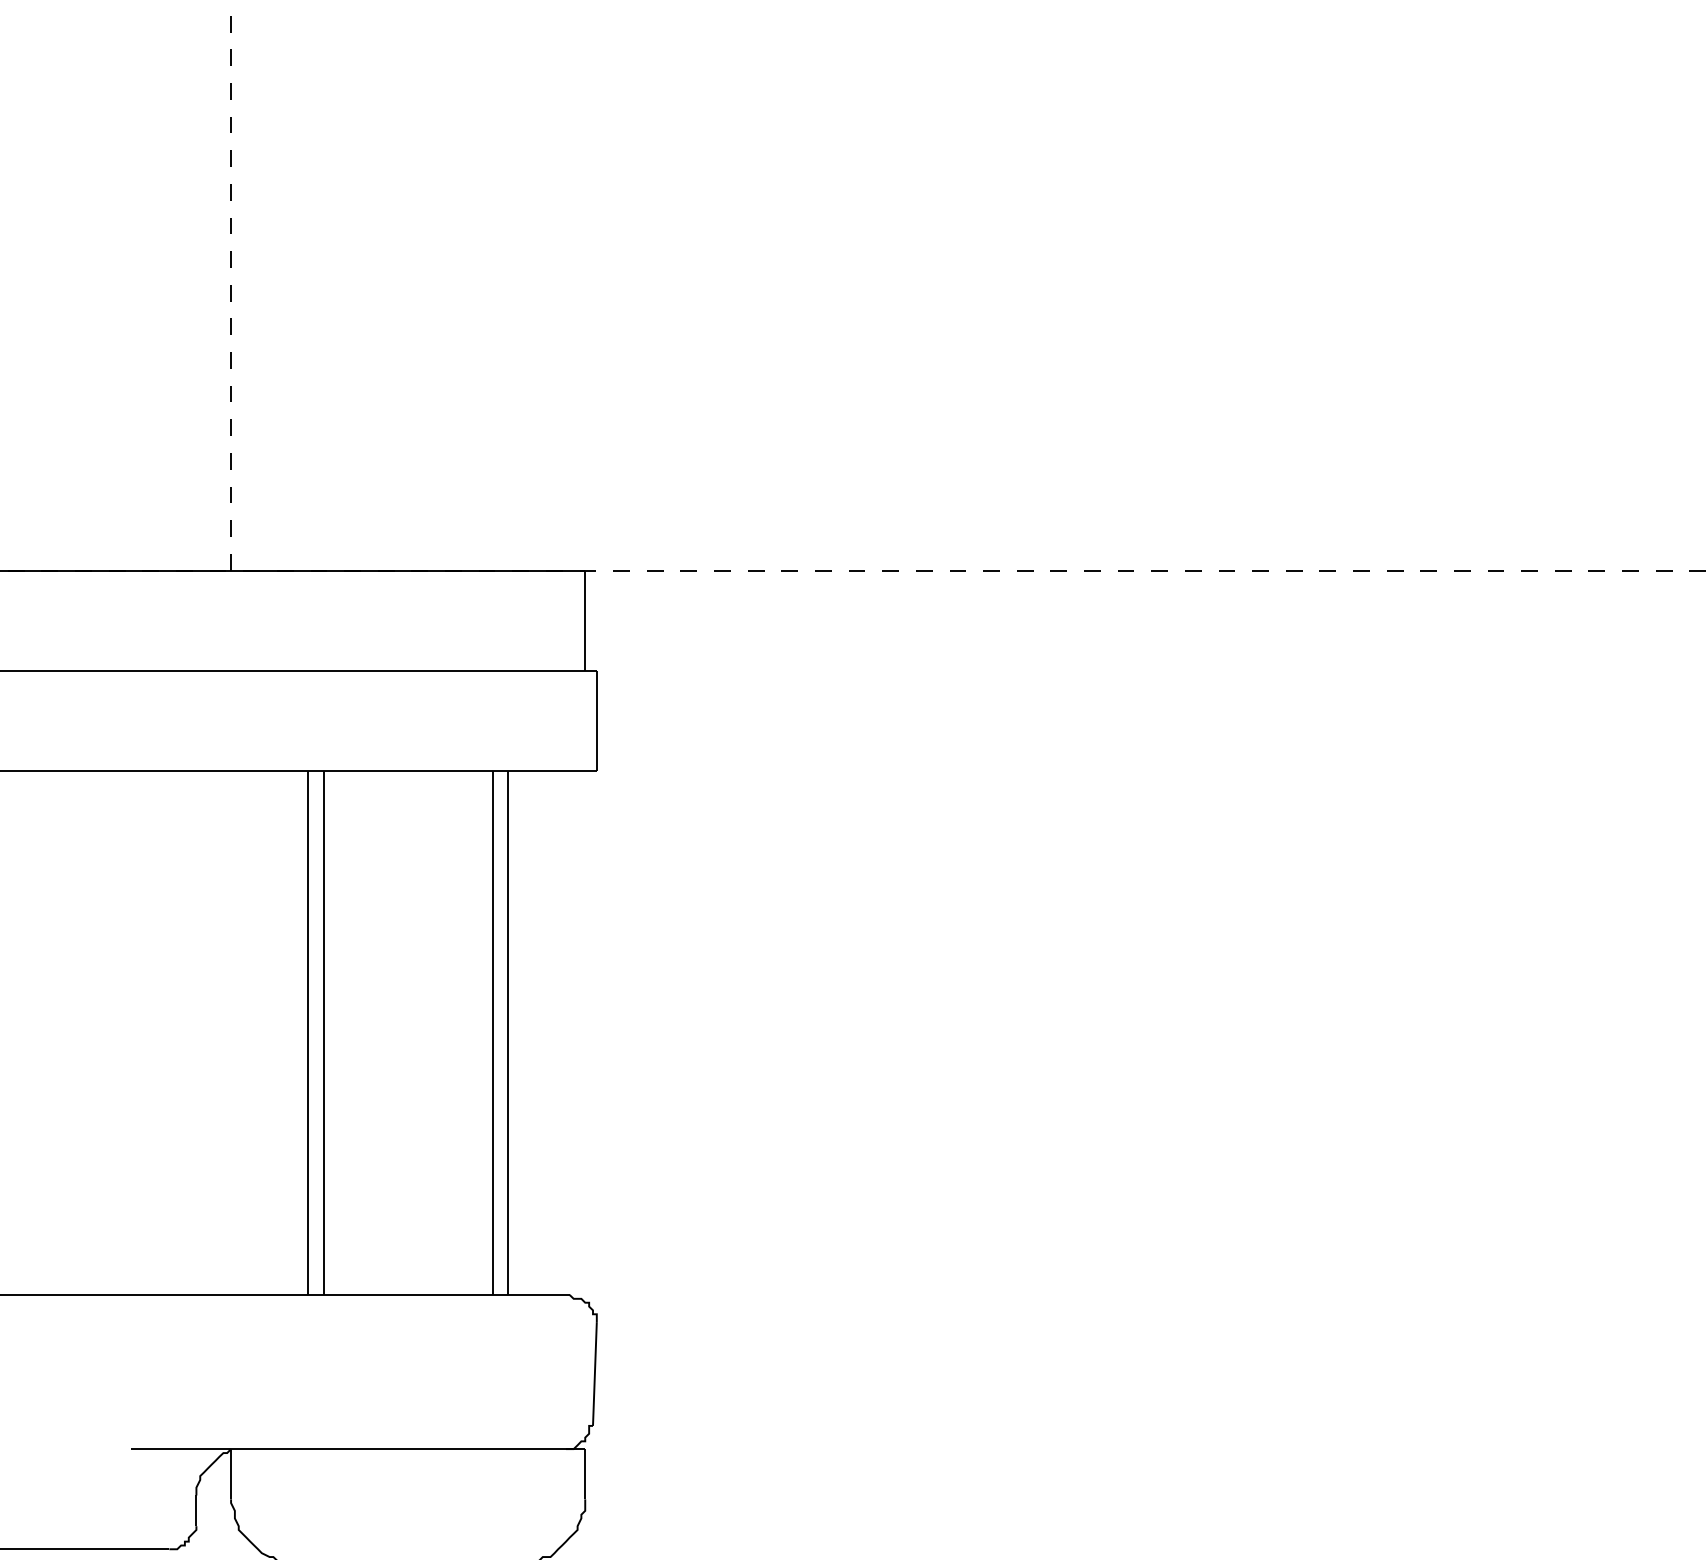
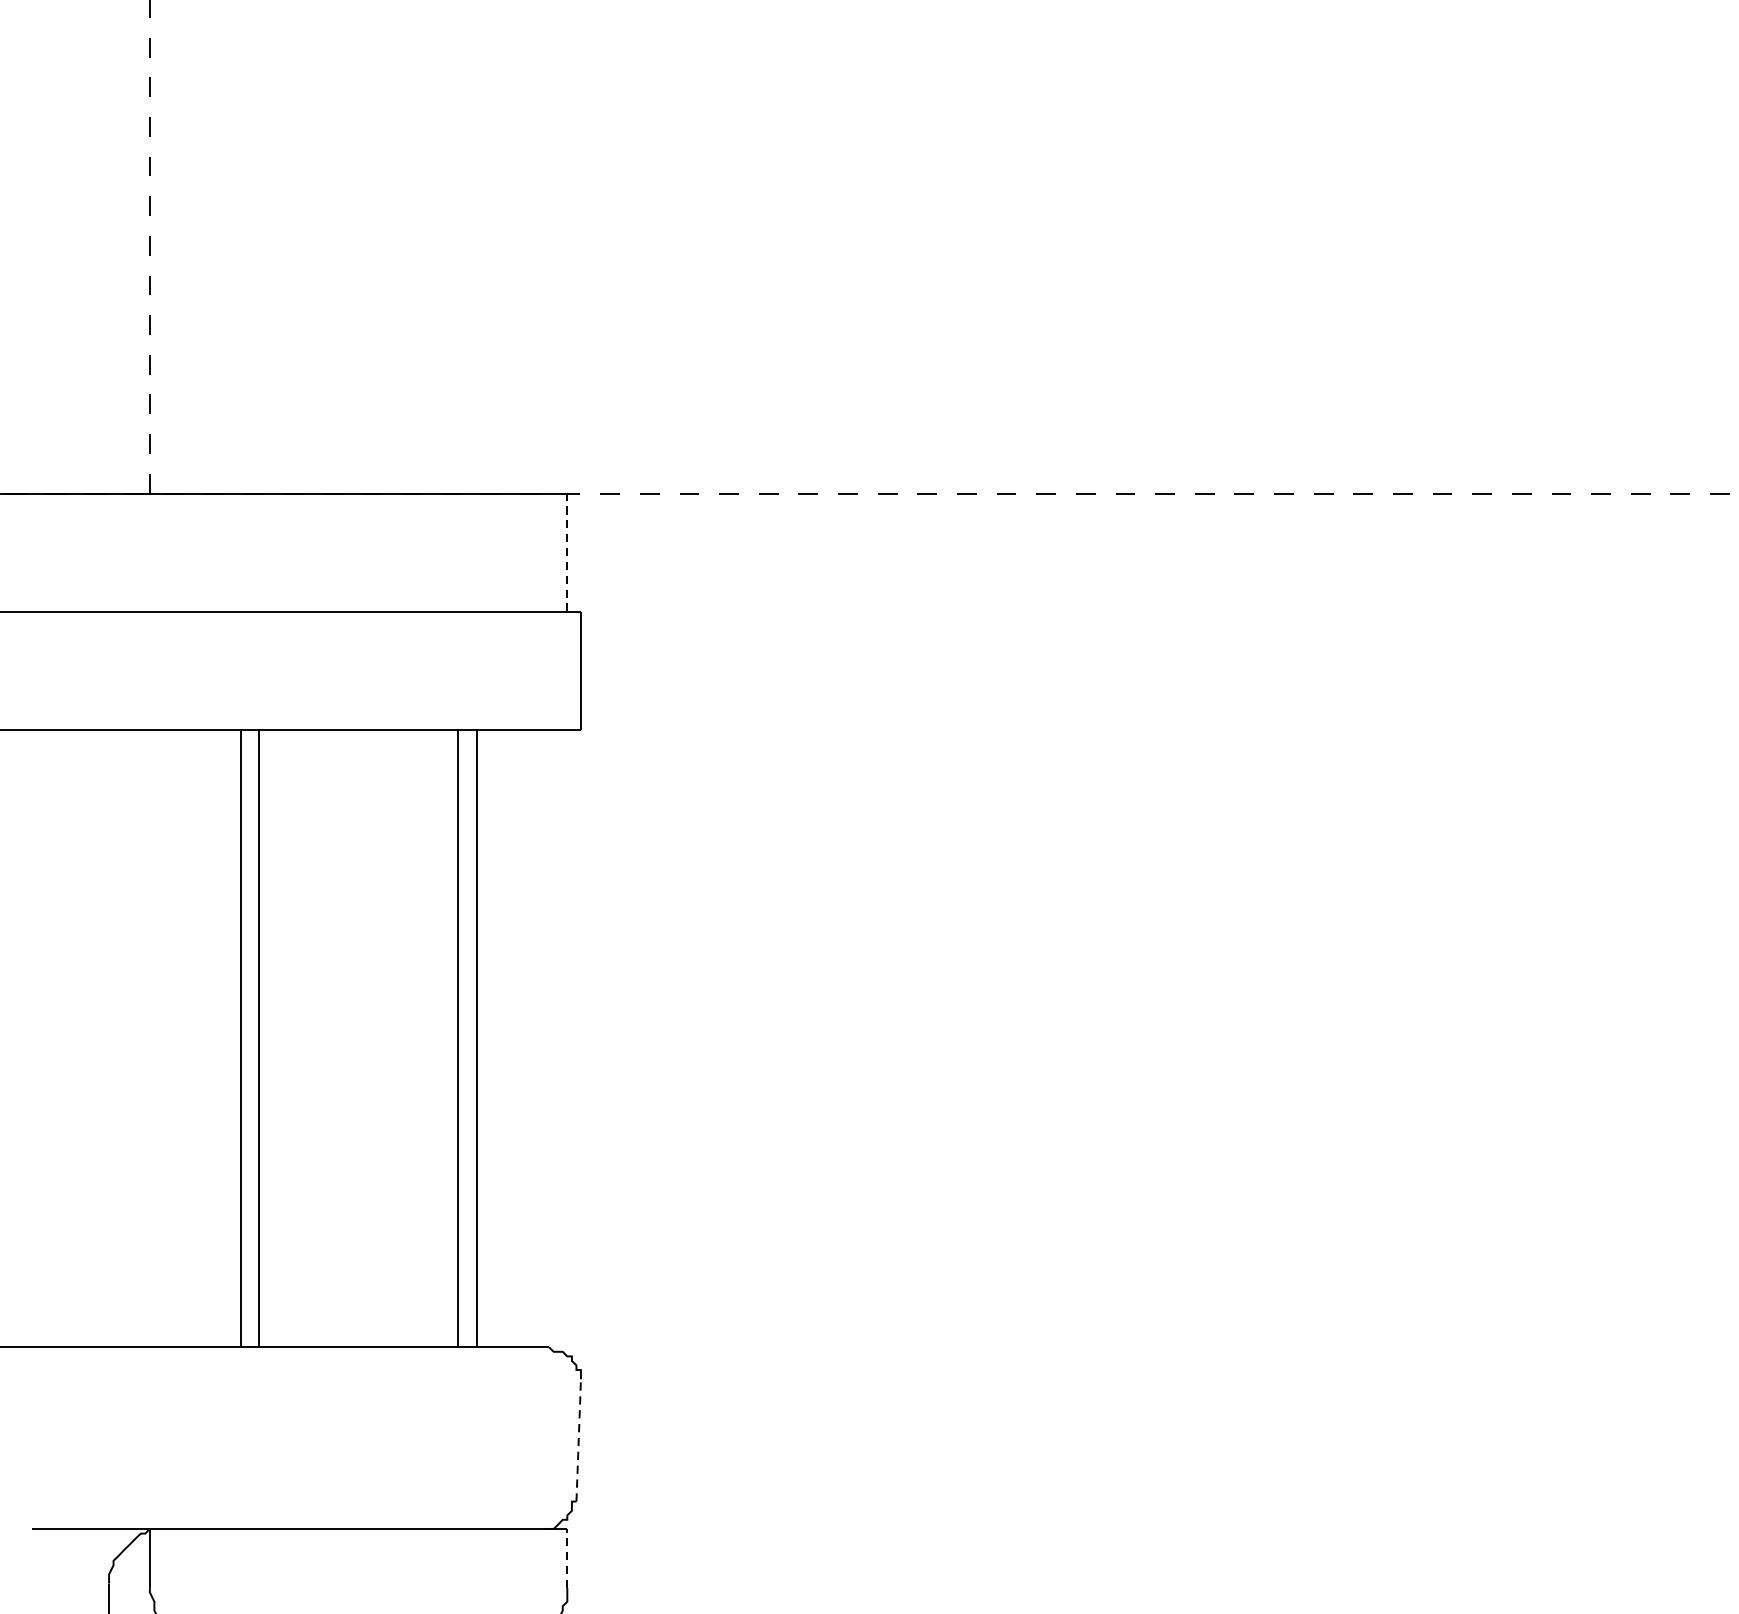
line: (585, 620) -> (567, 552), solid -> dashed
line: (594, 1374) -> (578, 1440), solid -> dashed
line: (585, 1473) -> (567, 1557), solid -> dashed

